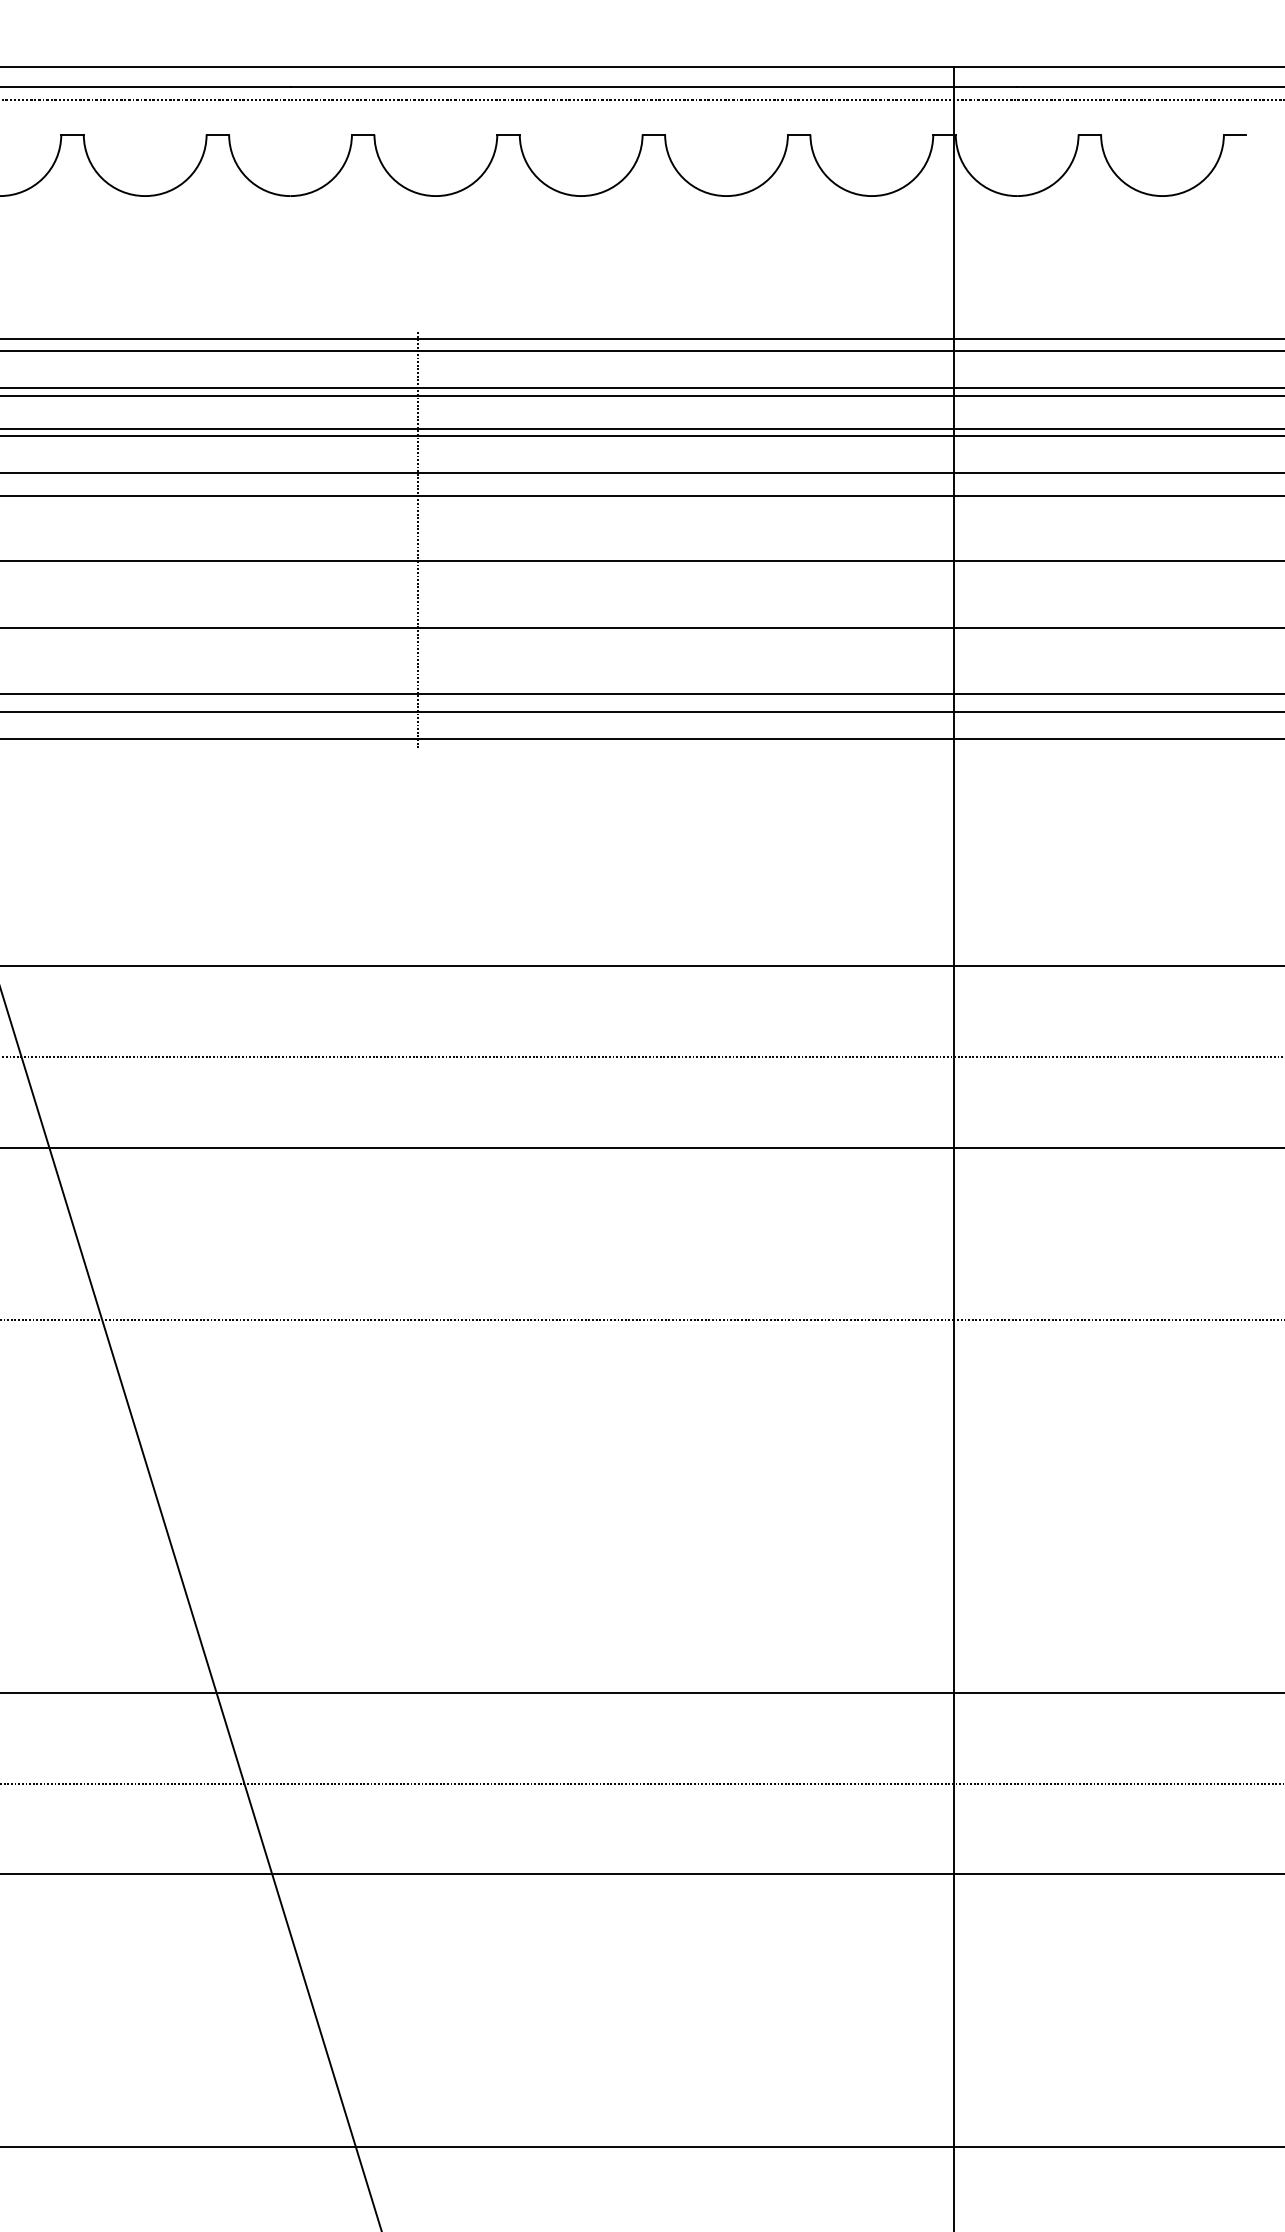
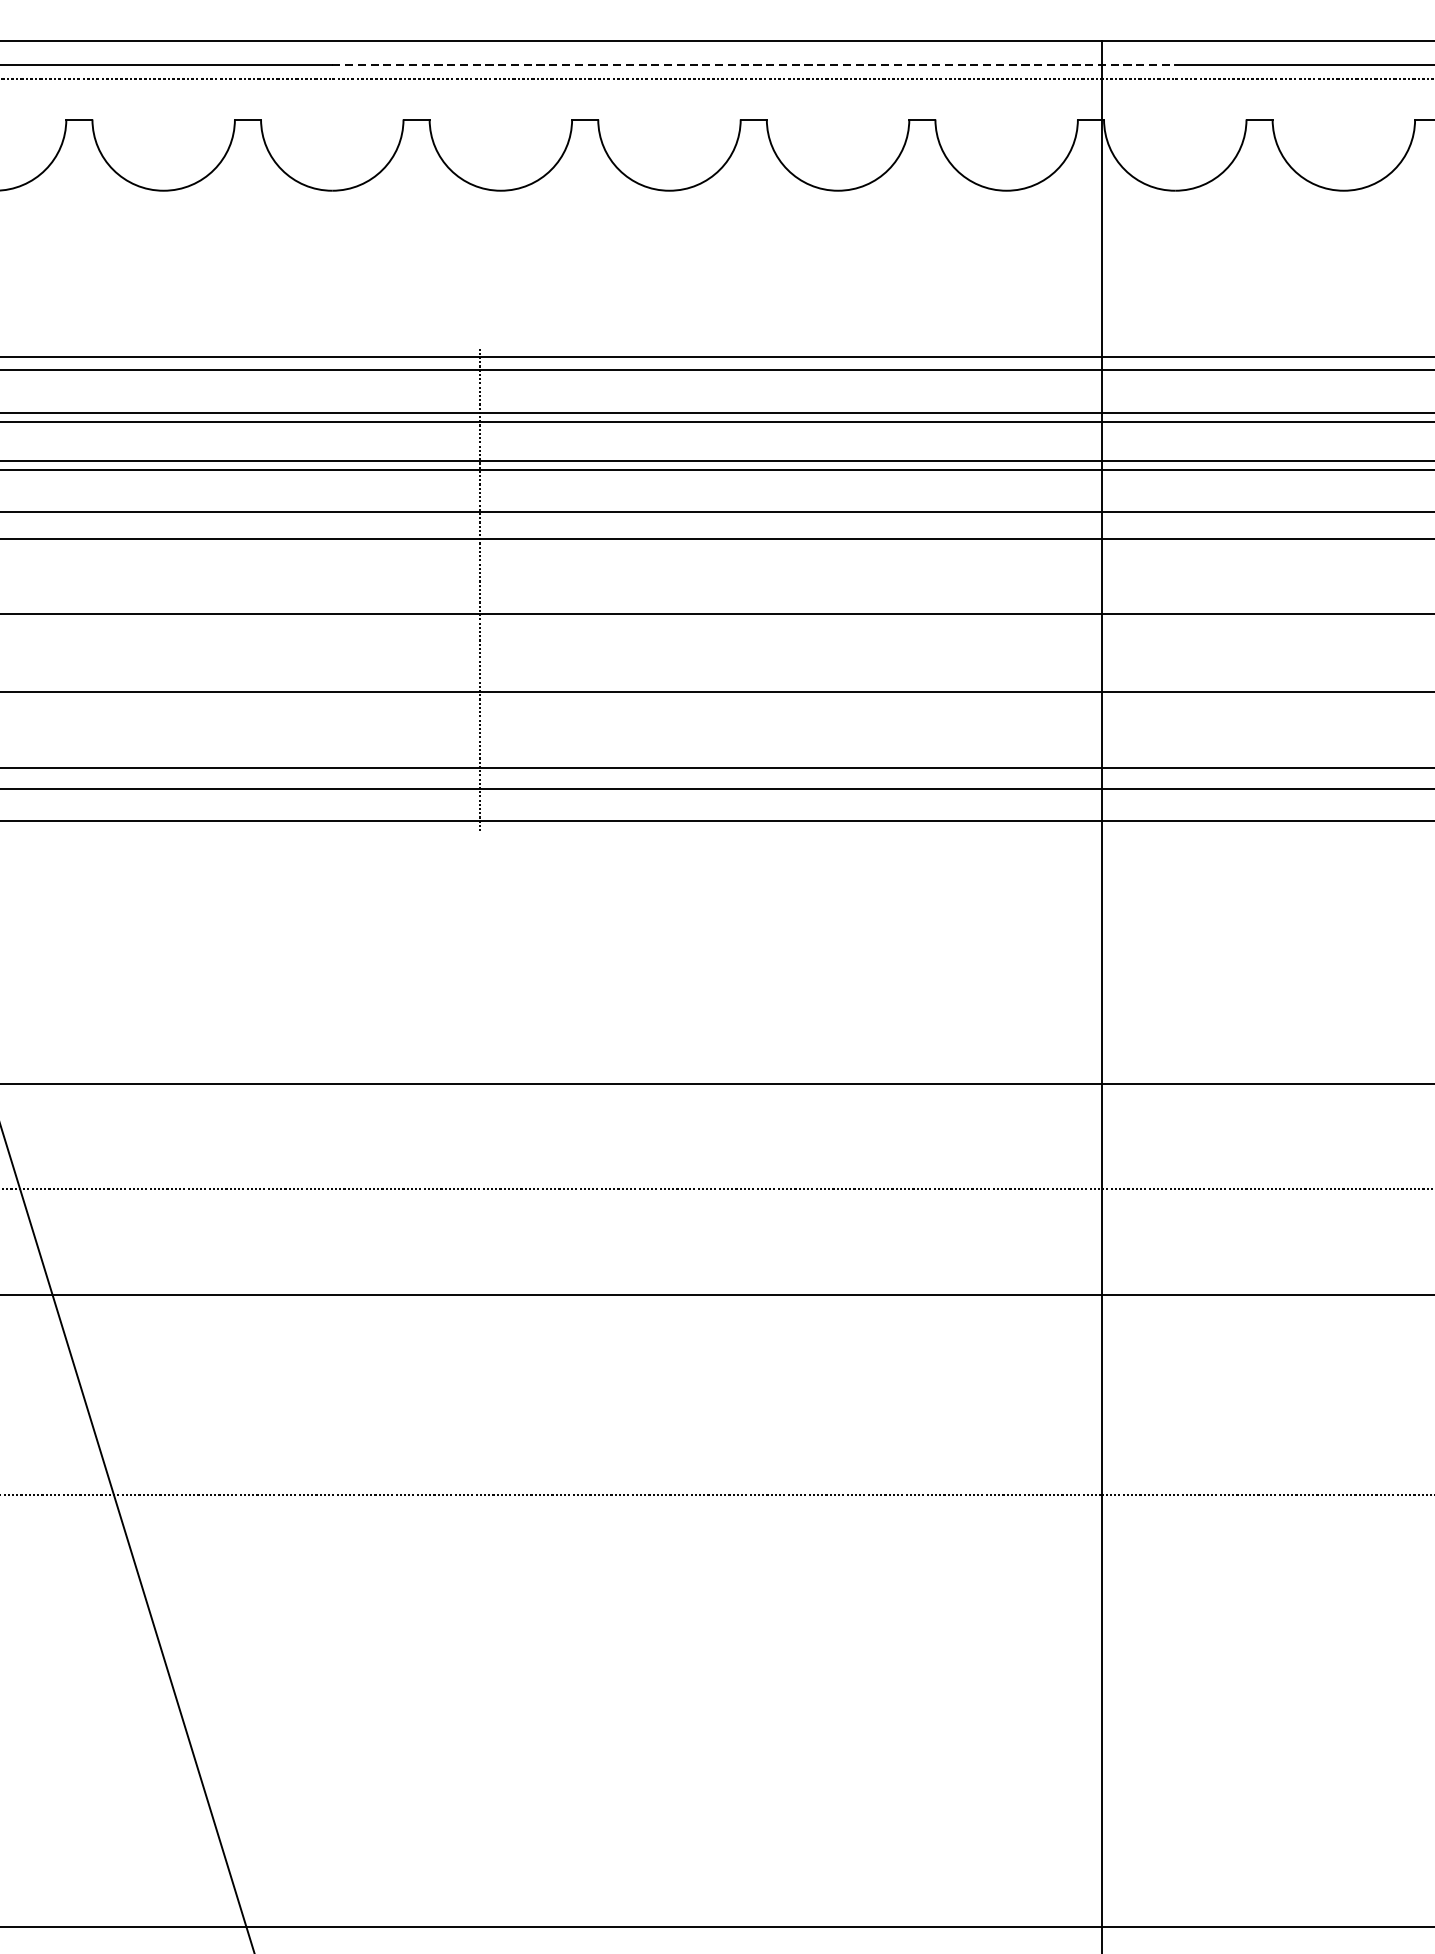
line: (654, 87) -> (754, 64), solid -> dashed

